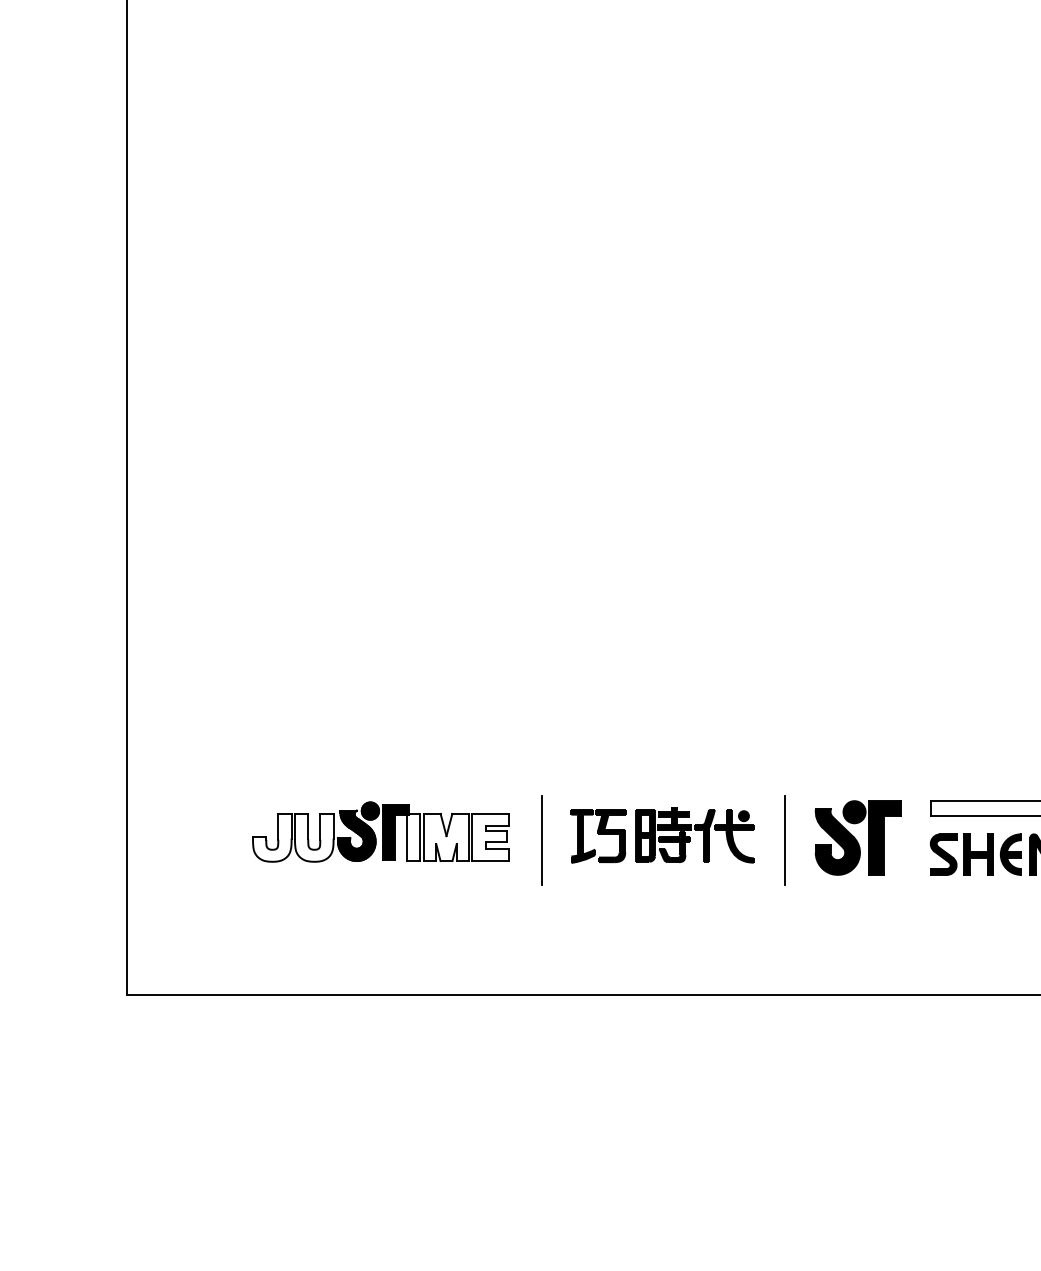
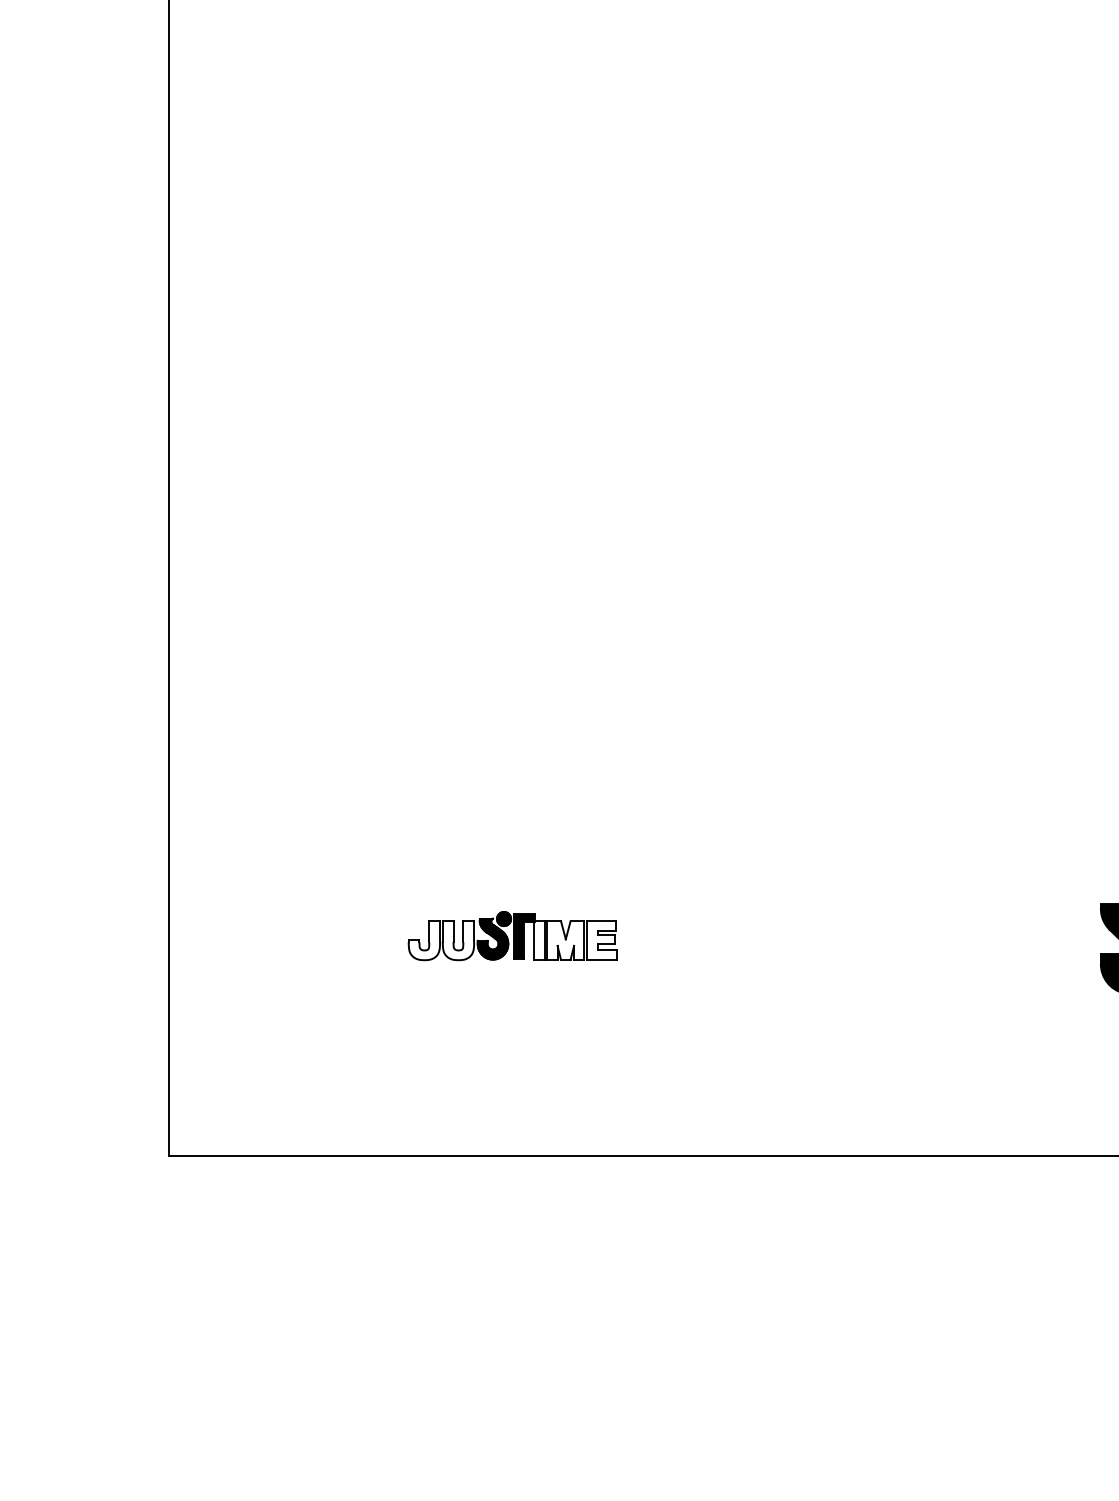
part: (380, 831) -> (511, 935), size x0.6
part: (662, 835) -> (893, 940), removed
line: (542, 840) -> (731, 947), removed
line: (784, 840) -> (1058, 947), removed

